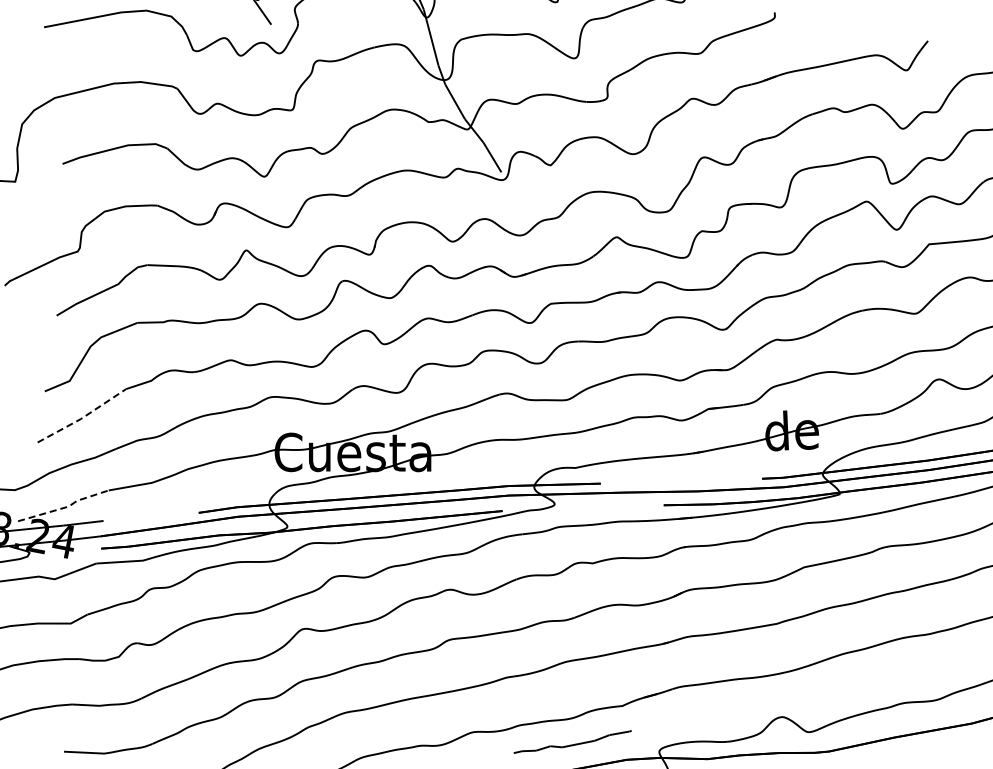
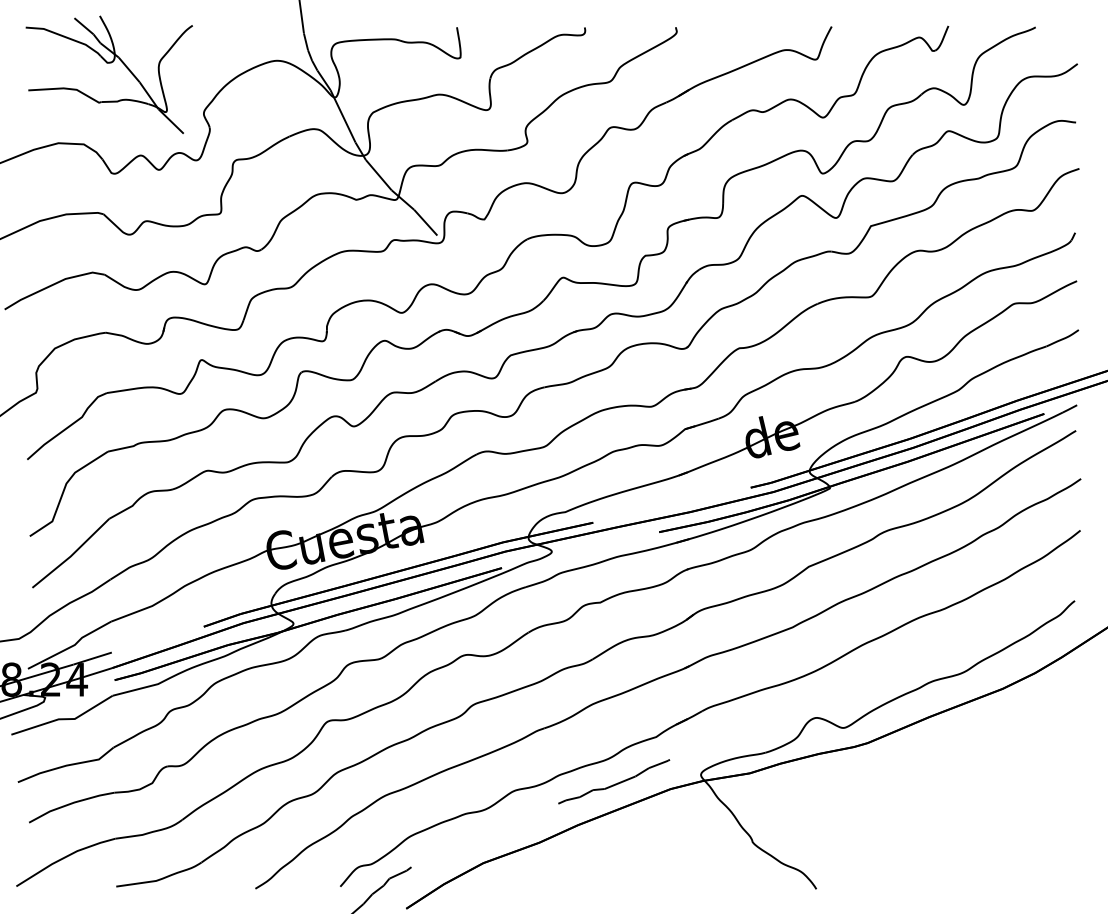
line: (83, 418) -> (72, 555), dashed -> solid
line: (66, 507) -> (72, 646), dashed -> solid

